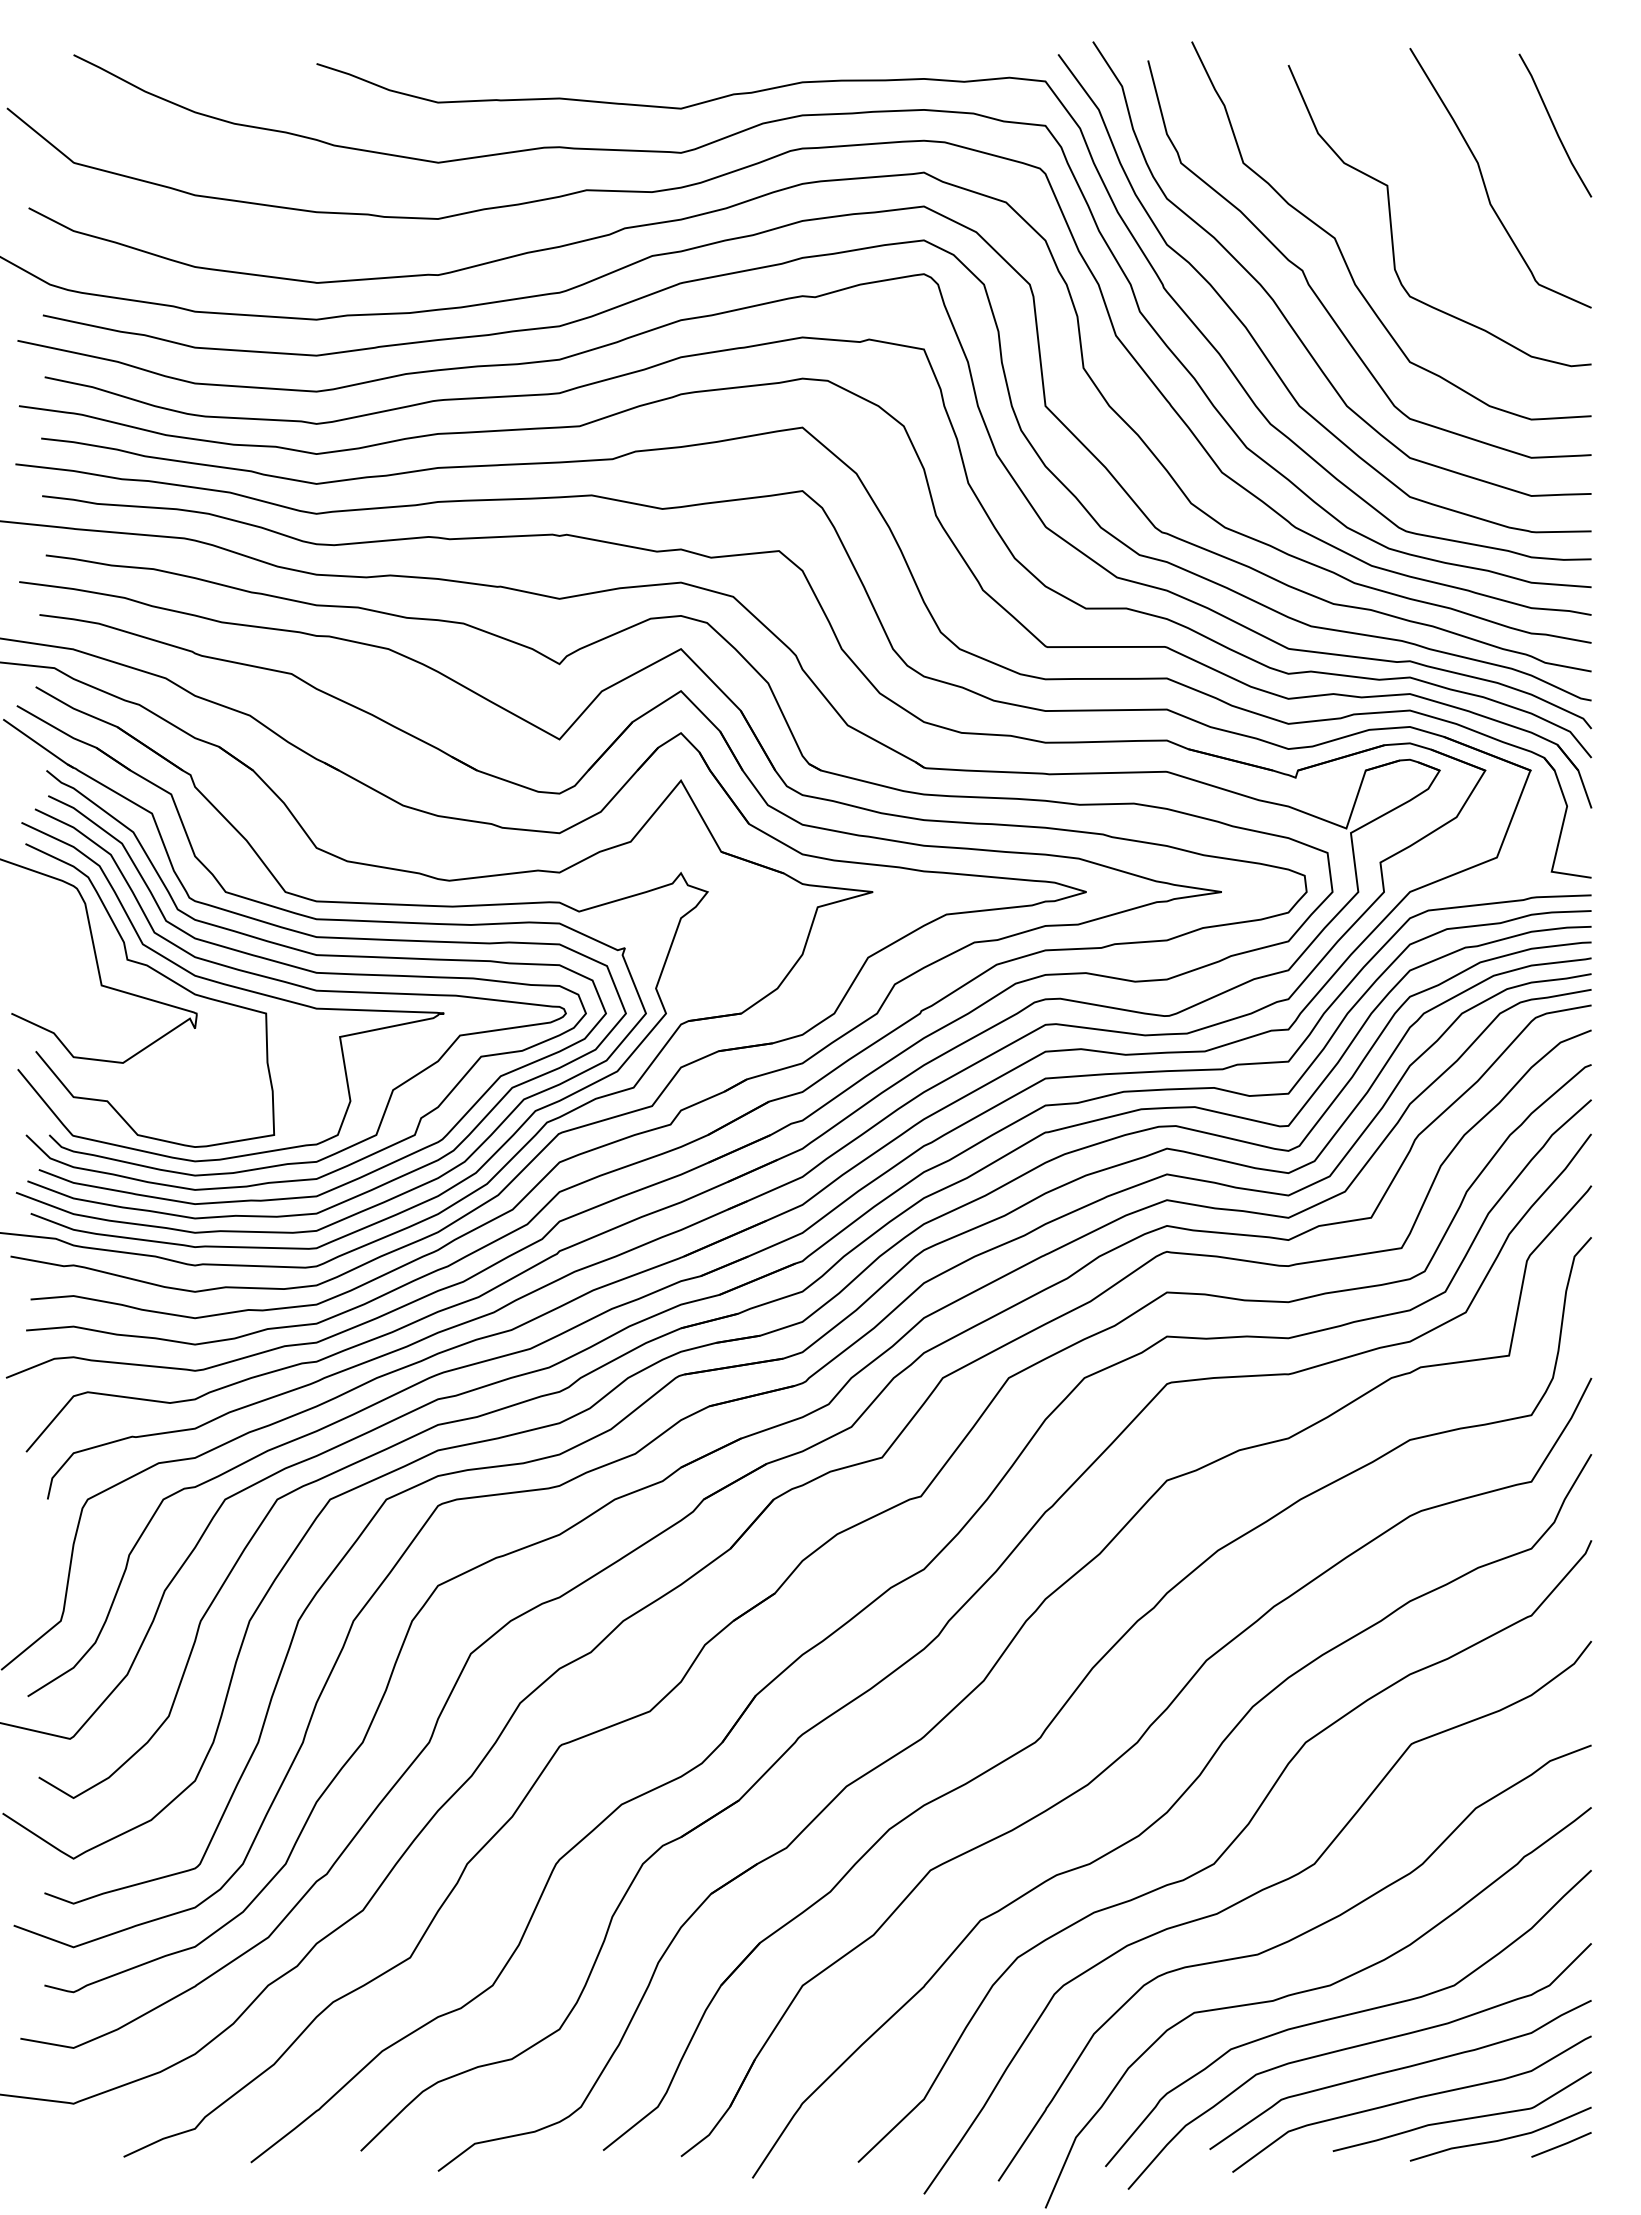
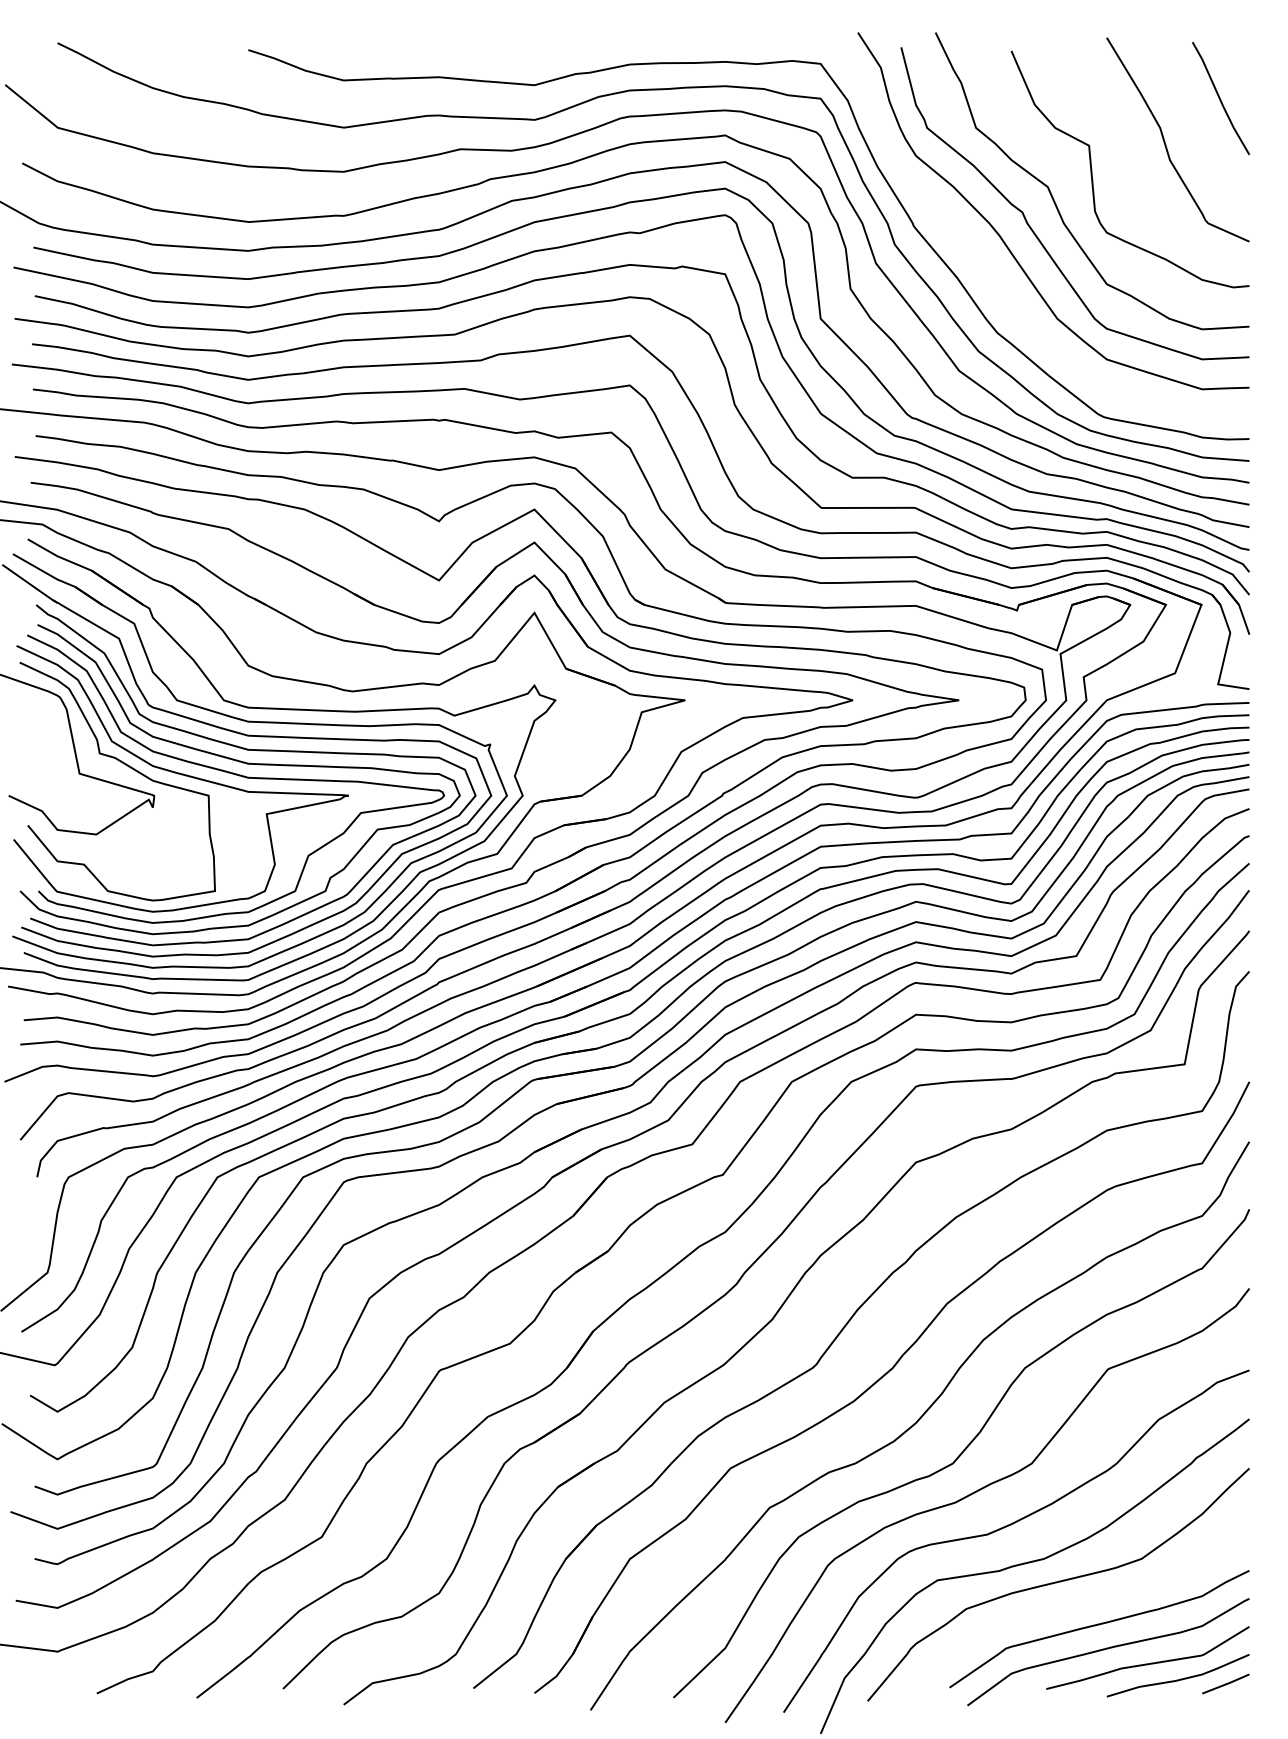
curve: (1255, 339) -> (985, 266), removed
curve: (1357, 2047) -> (1065, 1607), removed

